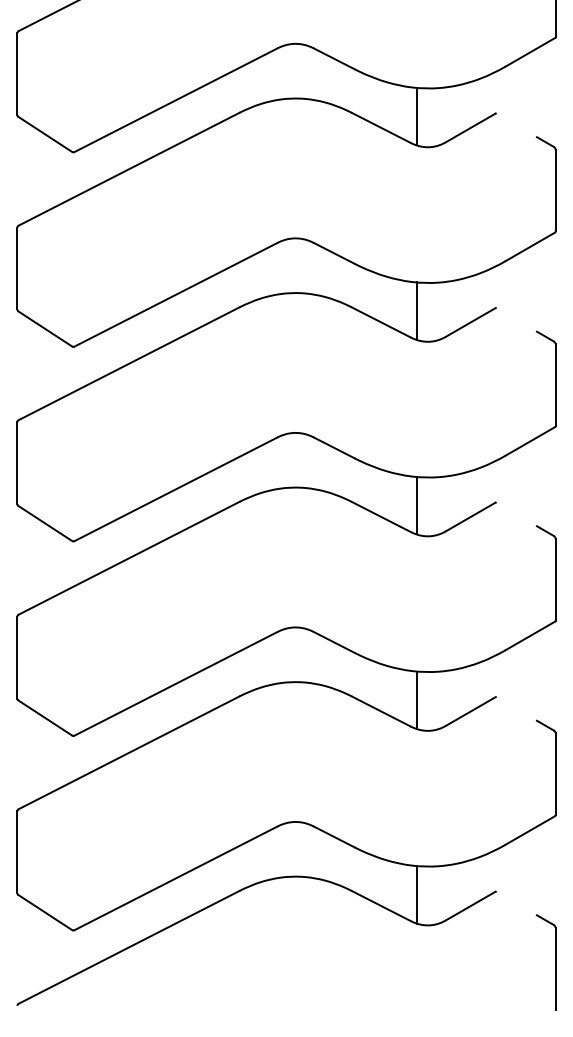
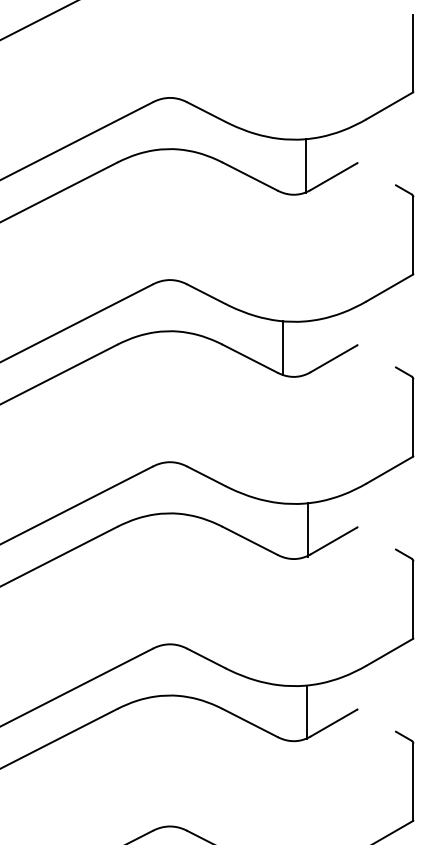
line: (416, 116) -> (305, 165), moved
line: (416, 505) -> (307, 530), moved
line: (416, 699) -> (306, 711), moved

